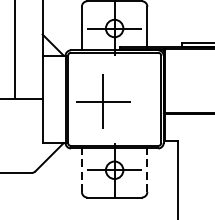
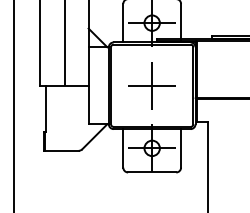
part: (102, 101) -> (151, 85), moved
line: (82, 169) -> (123, 147), dashed -> solid
line: (147, 169) -> (181, 147), dashed -> solid

